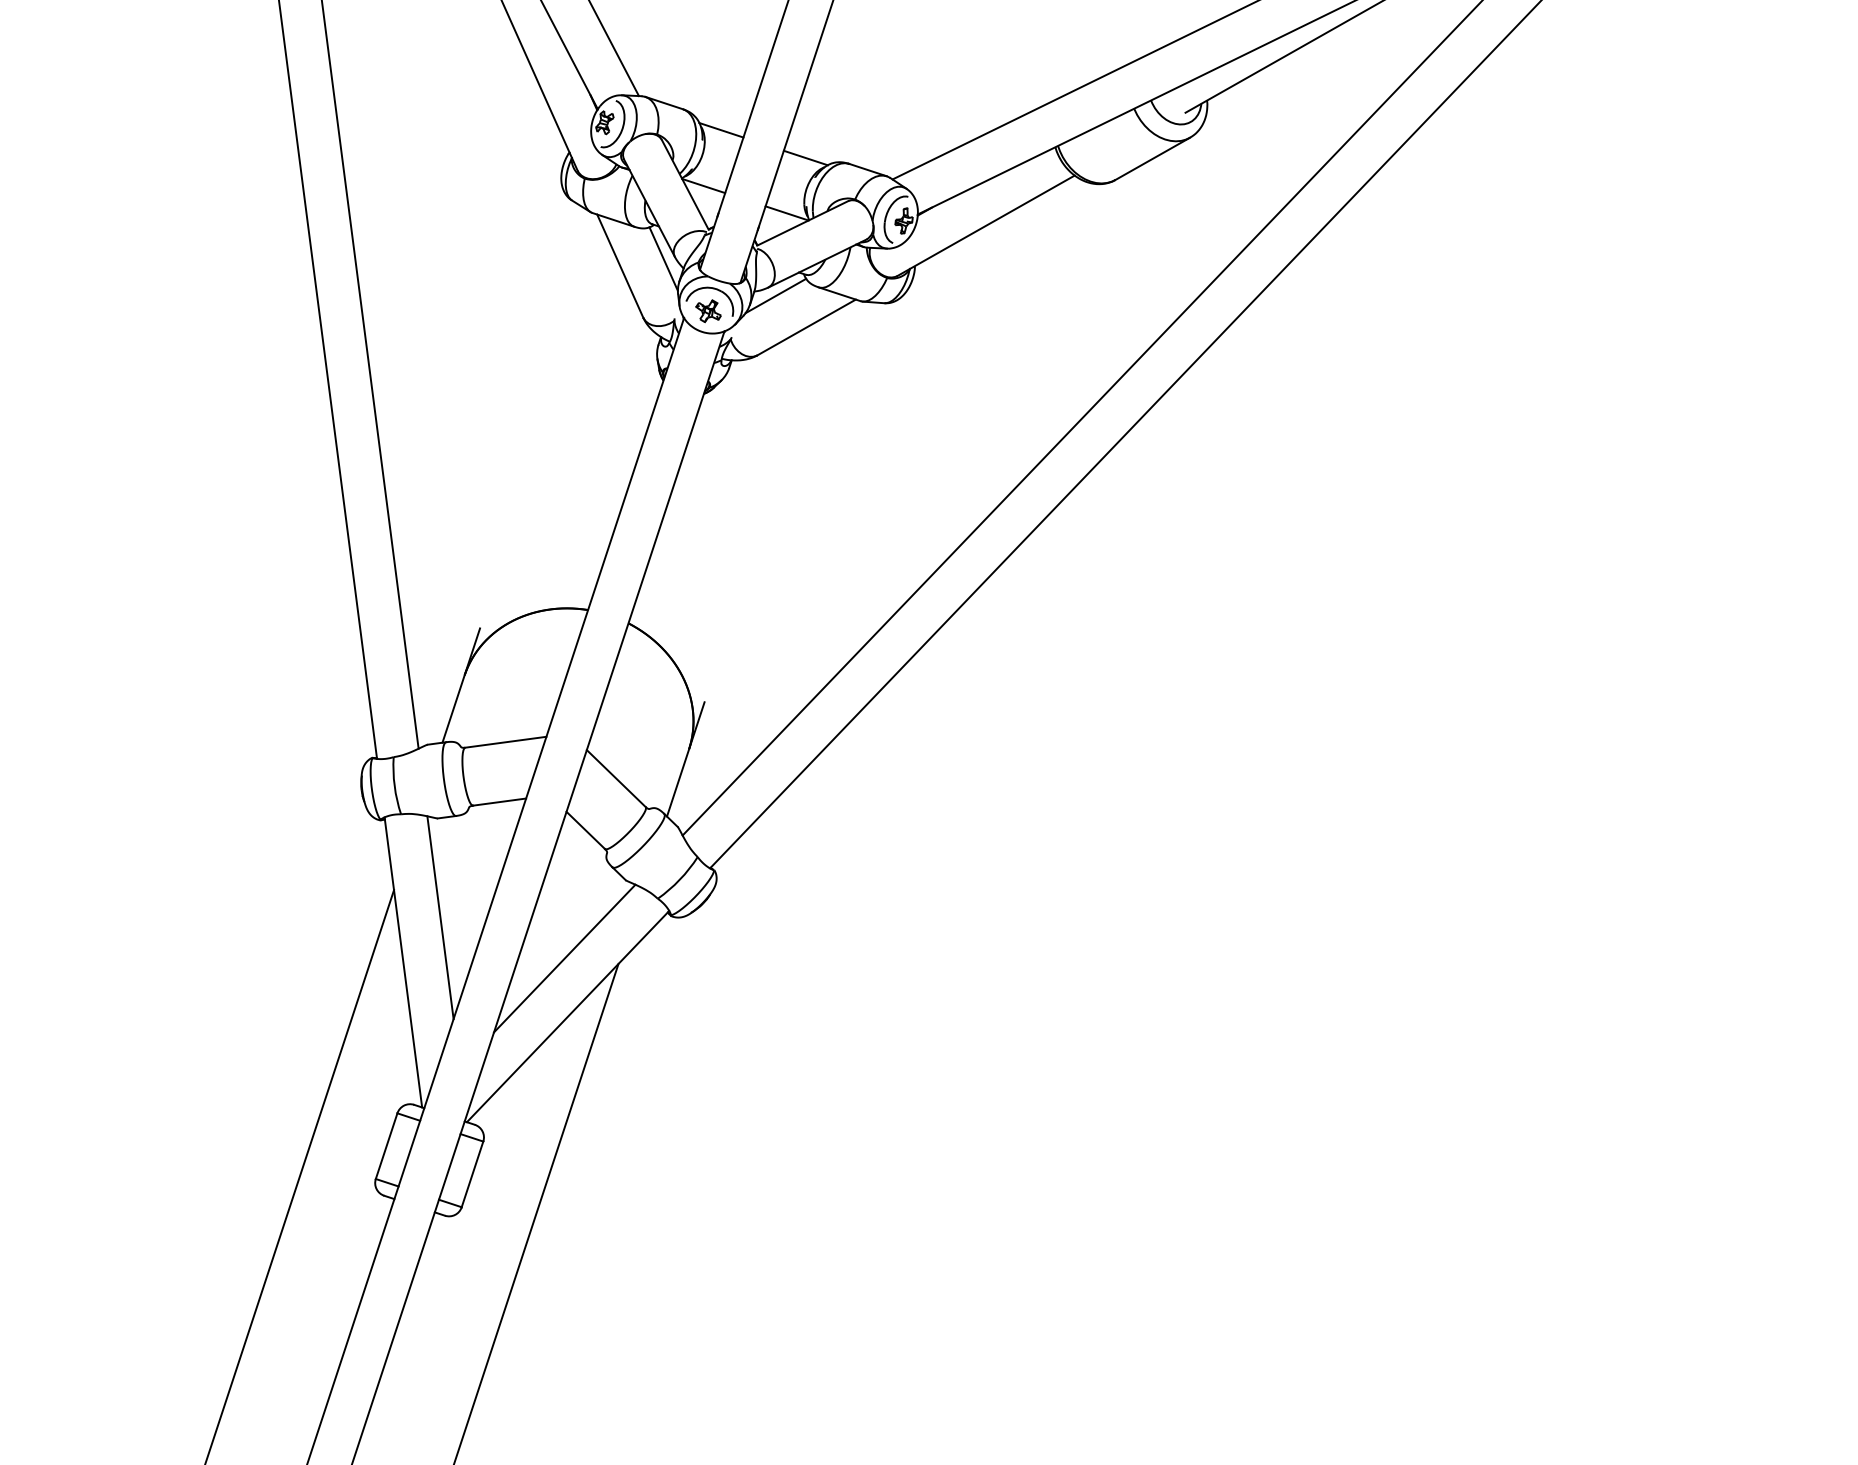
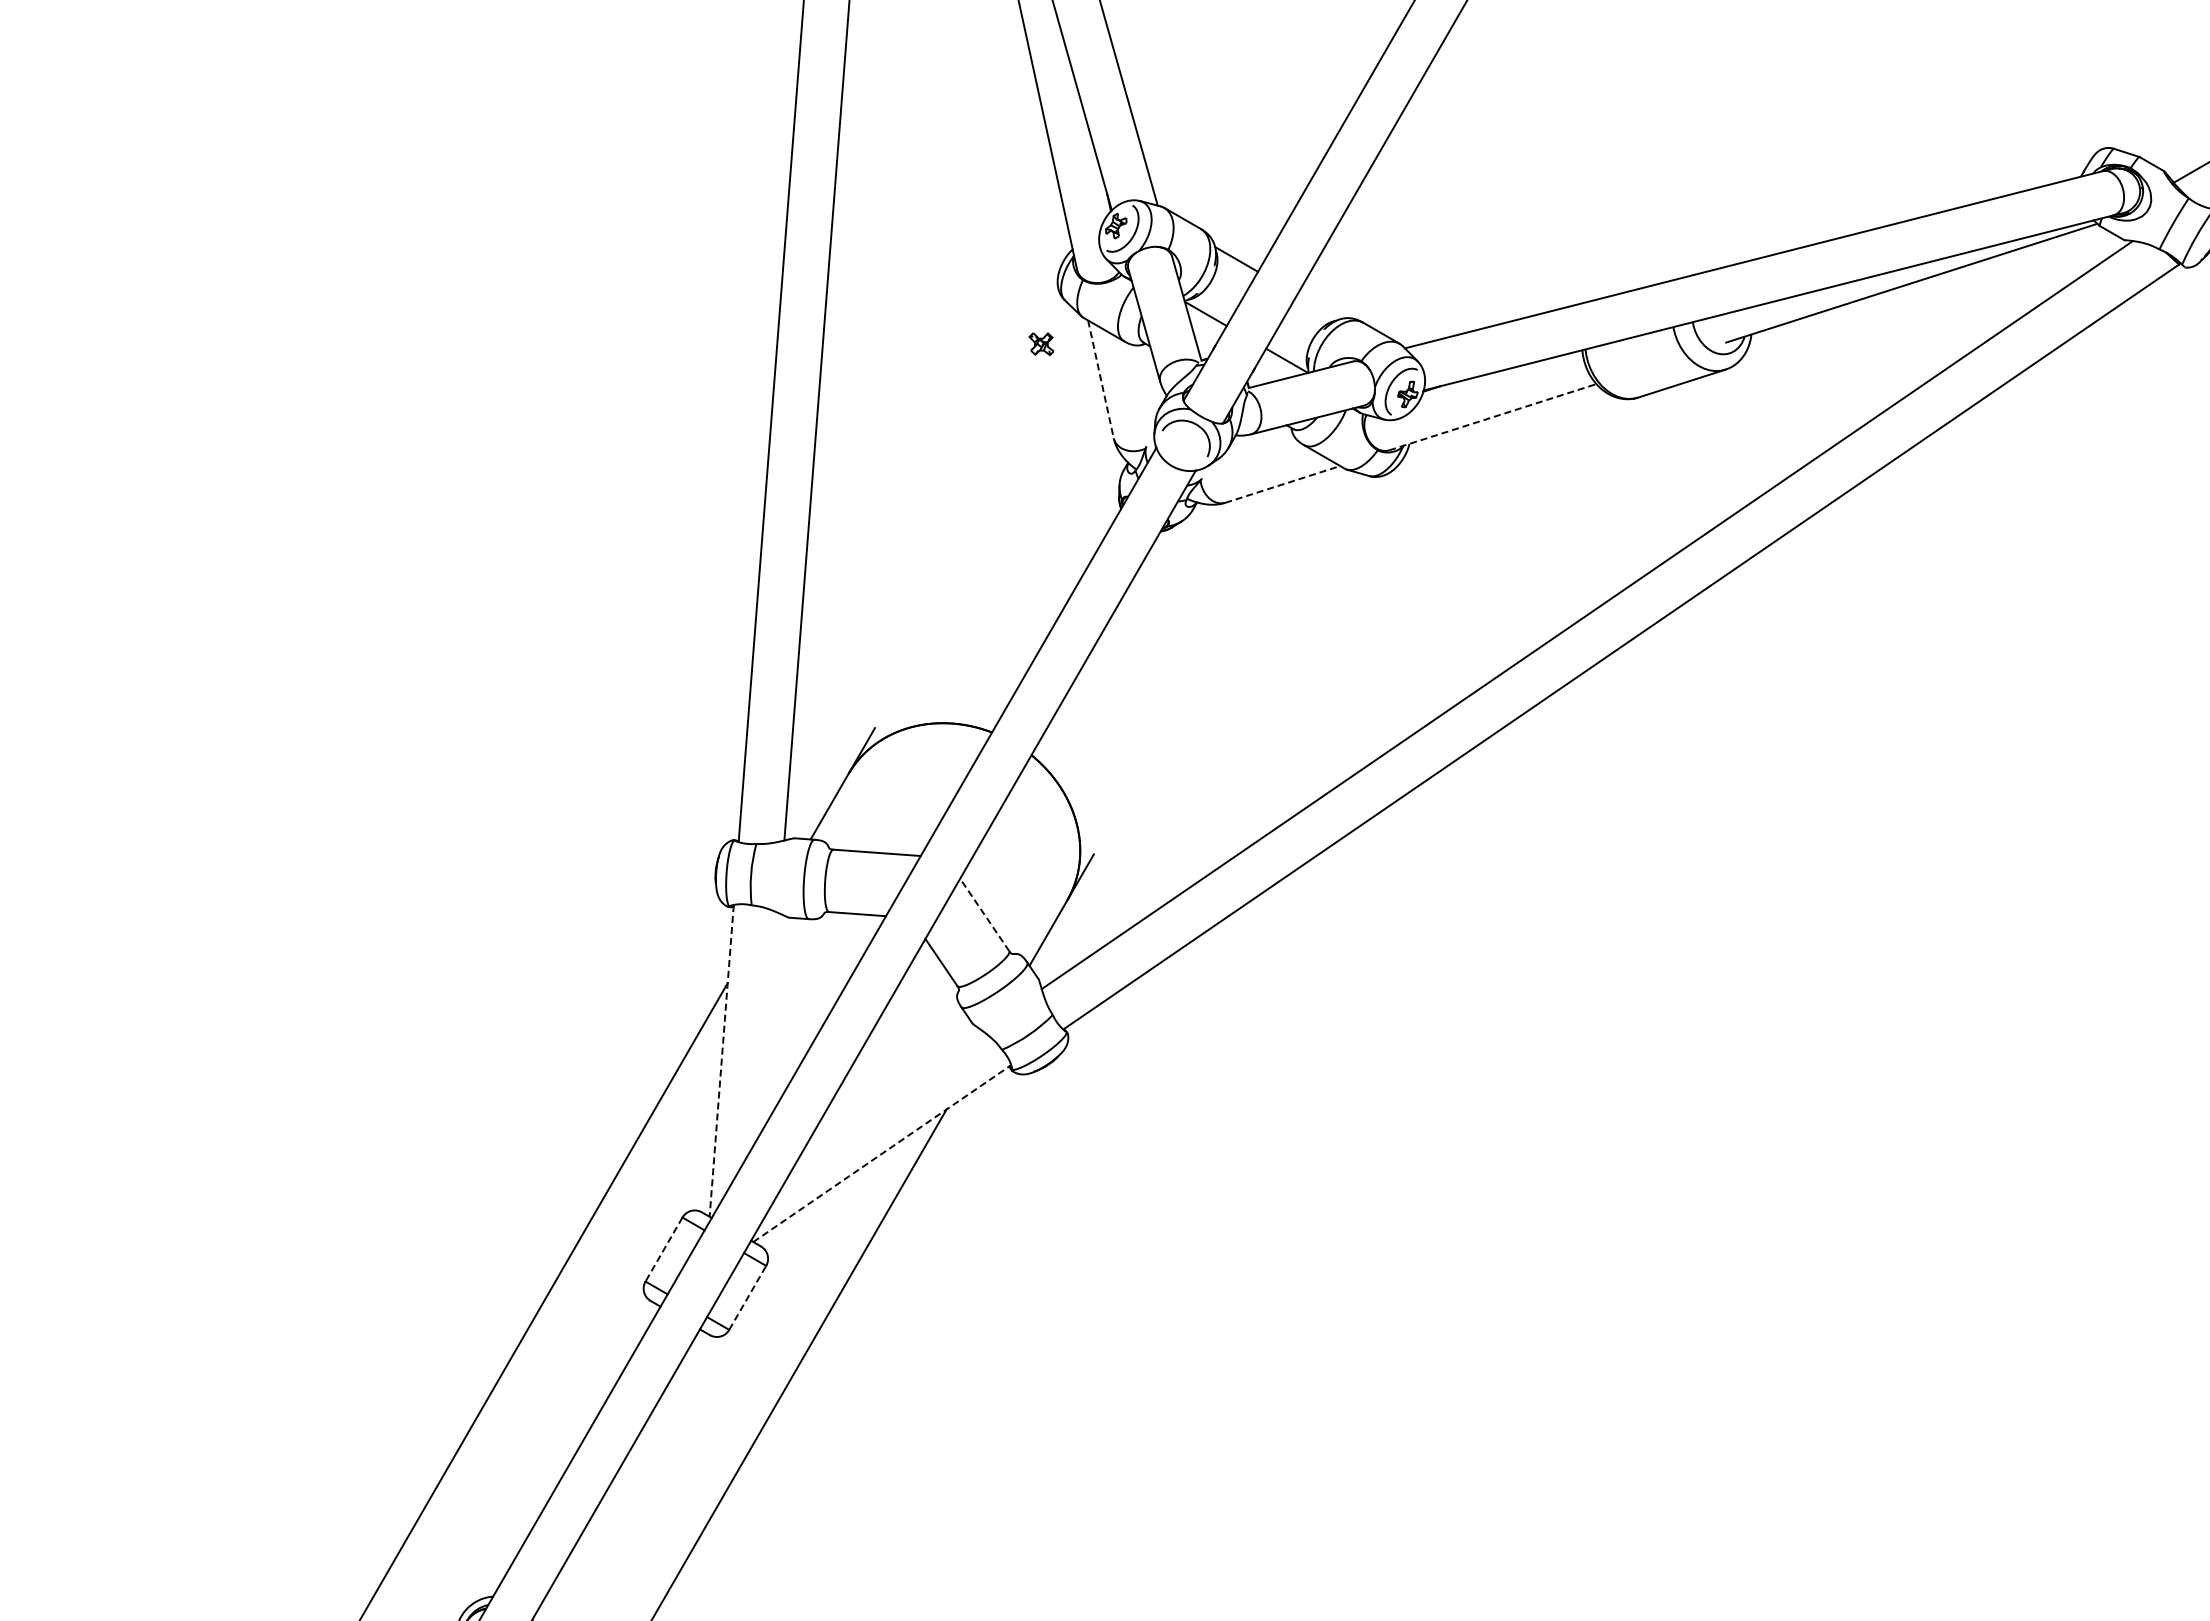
line: (805, 157) -> (1318, 306), removed
line: (985, 226) -> (1492, 417), solid -> dashed
line: (663, 259) -> (1147, 381), removed
line: (620, 266) -> (1101, 379), solid -> dashed
line: (775, 295) -> (1257, 444), removed
part: (708, 310) -> (1041, 343), moved
line: (807, 327) -> (1283, 484), solid -> dashed
line: (615, 778) -> (984, 914), solid -> dashed
line: (439, 918) -> (769, 1022), removed
line: (564, 957) -> (891, 1091), removed
line: (403, 963) -> (721, 1061), solid -> dashed
line: (568, 1016) -> (882, 1153), solid -> dashed
line: (387, 1146) -> (664, 1249), solid -> dashed
line: (472, 1174) -> (747, 1297), solid -> dashed

